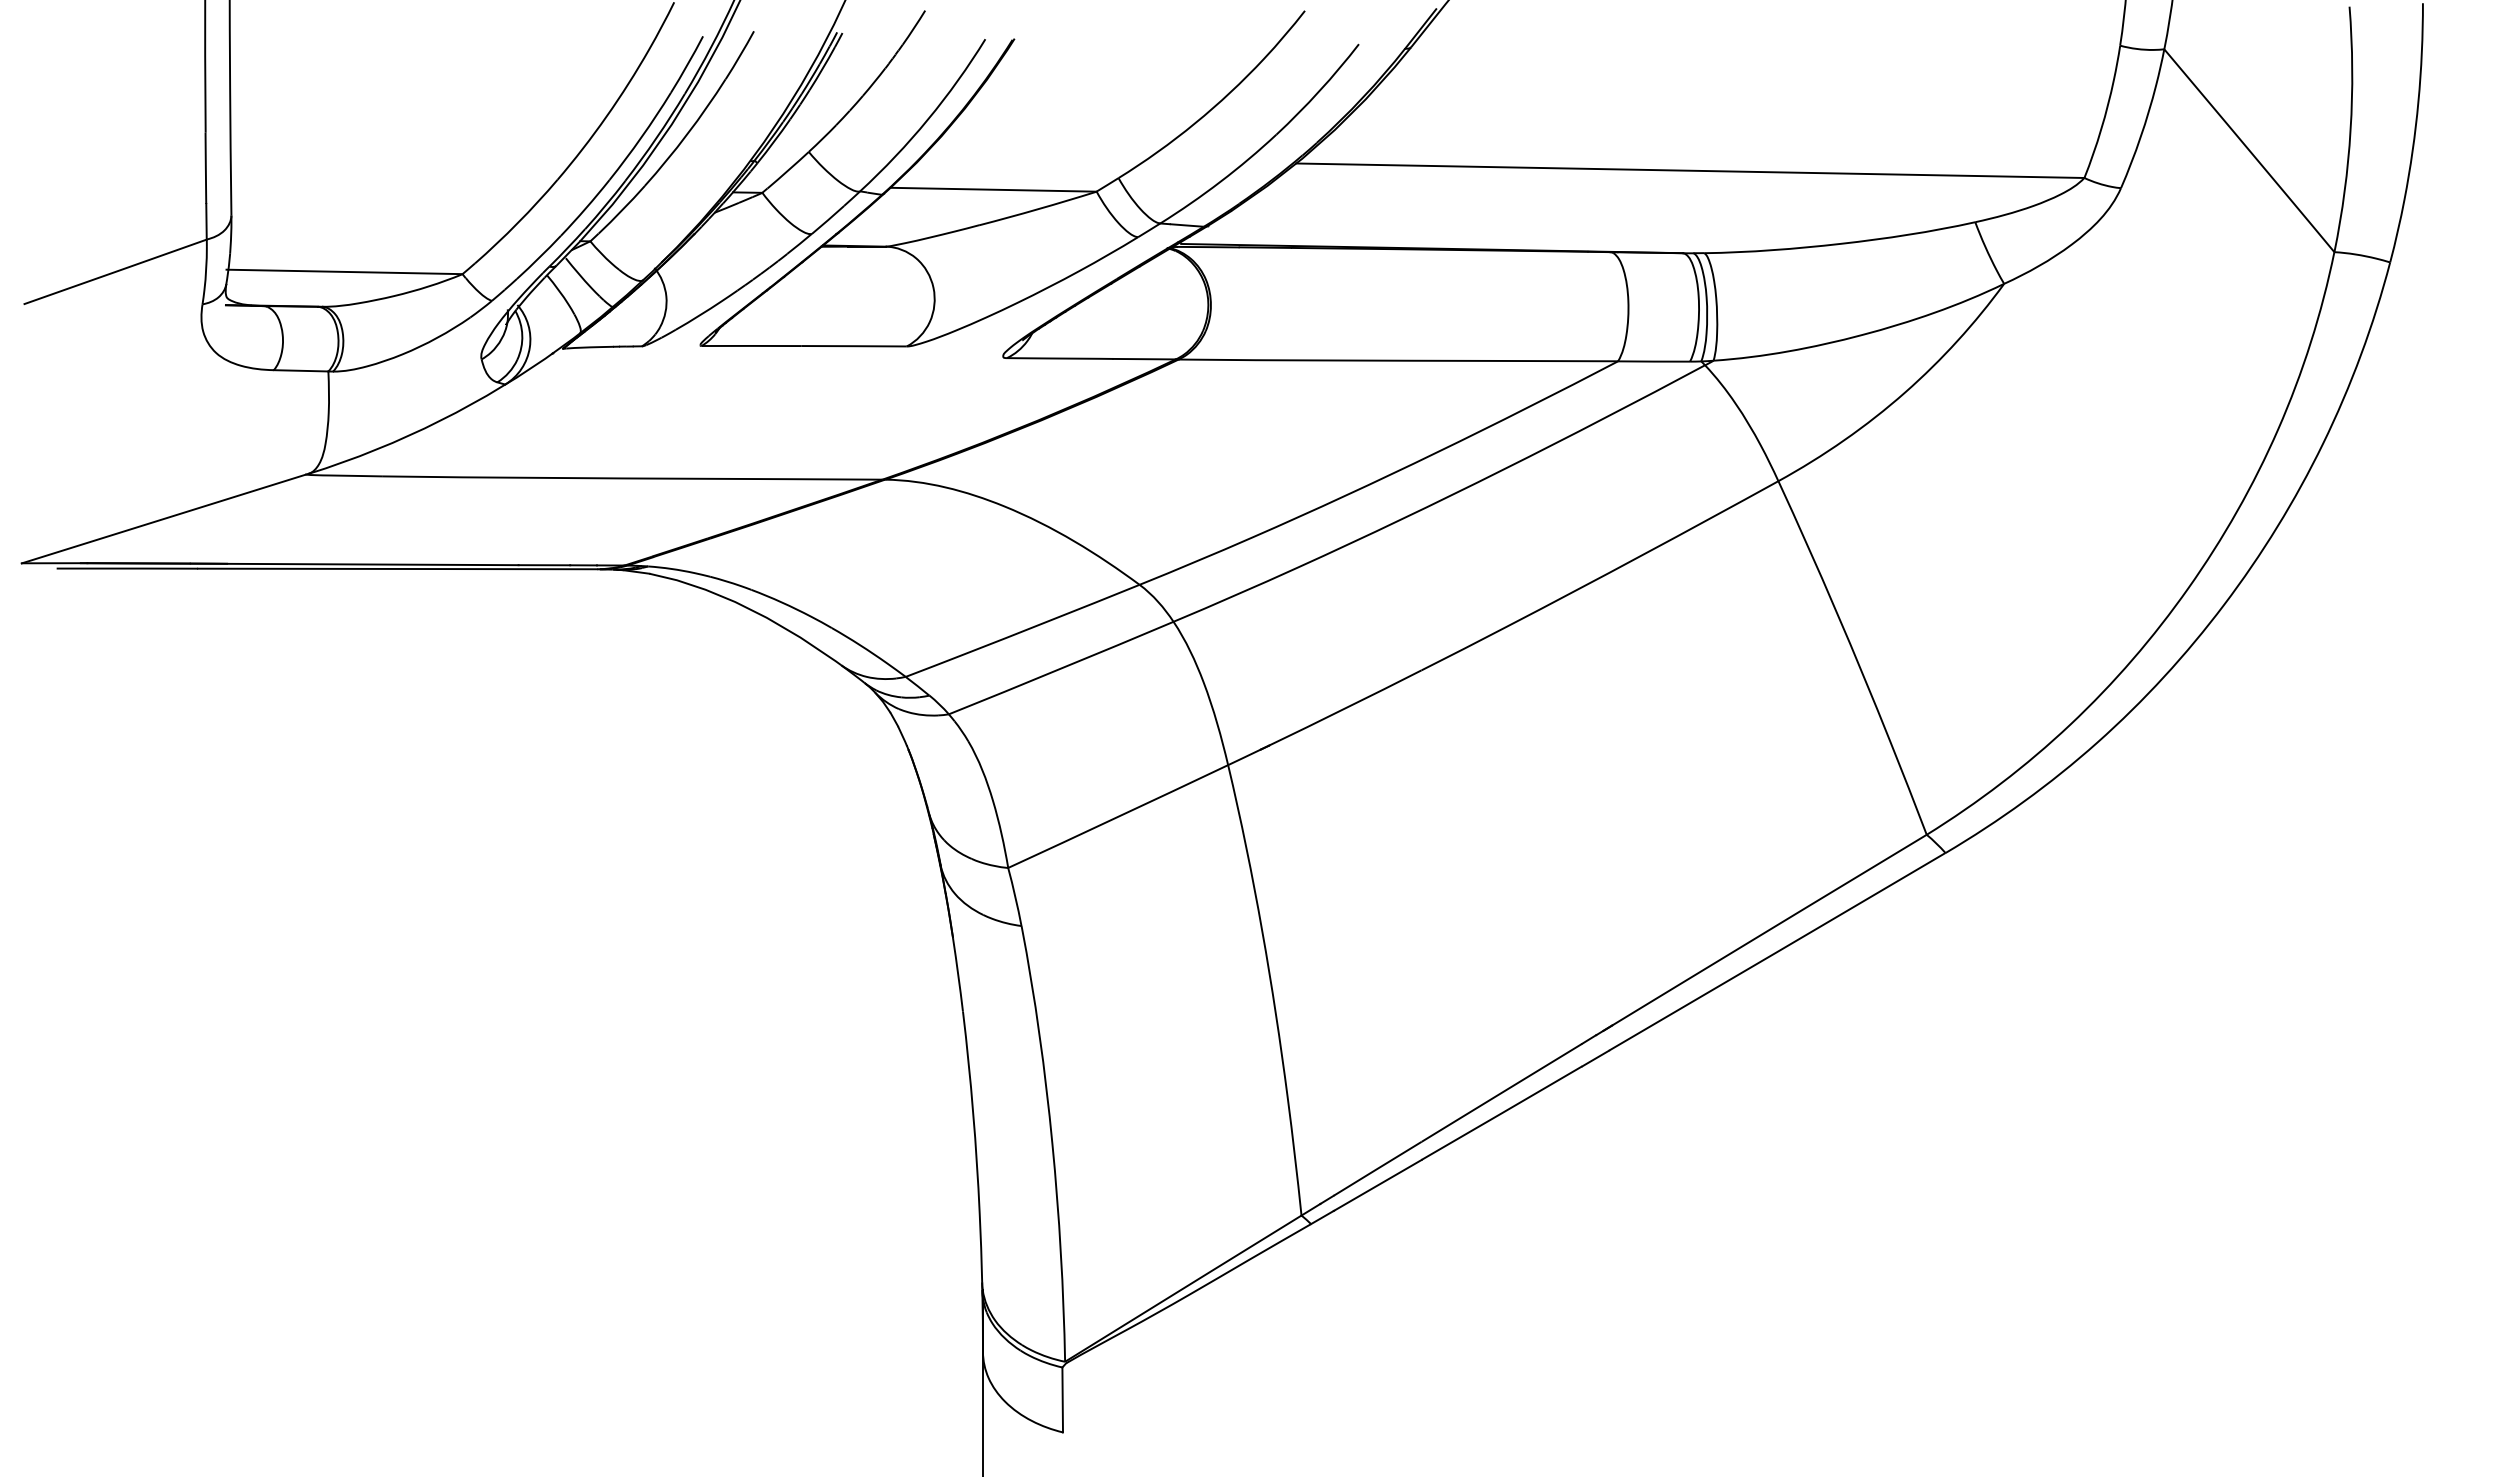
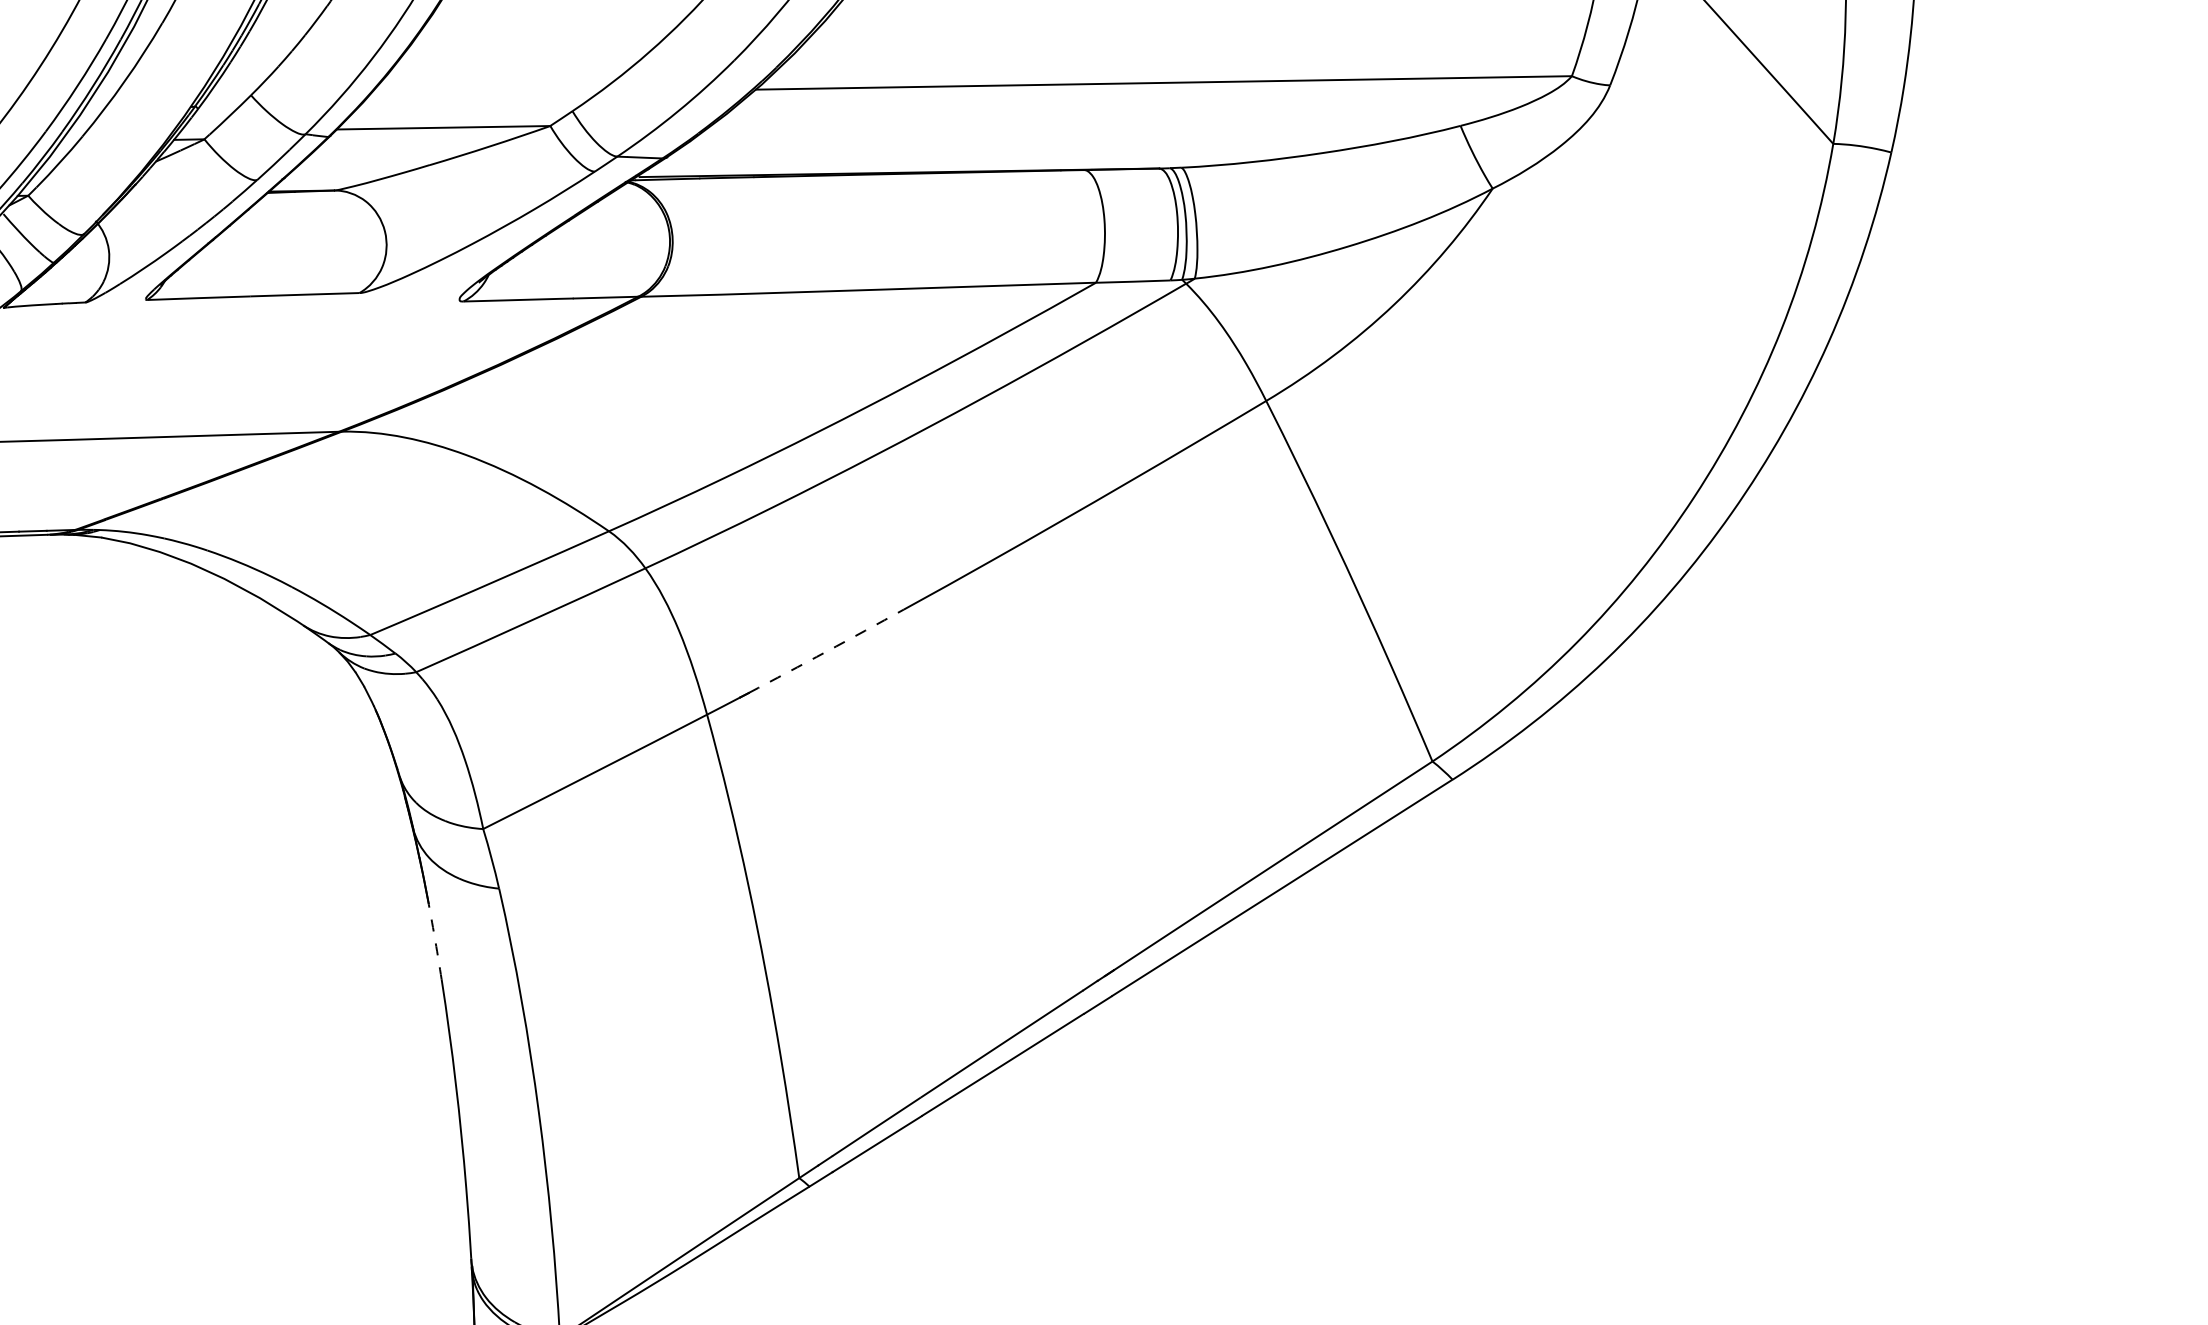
arc: (1345, 708) -> (826, 651), solid -> dashed
arc: (958, 975) -> (435, 942), solid -> dashed

